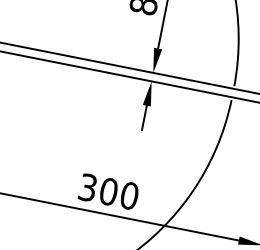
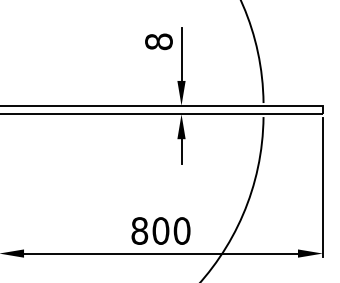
text: (87, 187) -> (139, 230), 300 -> 800

